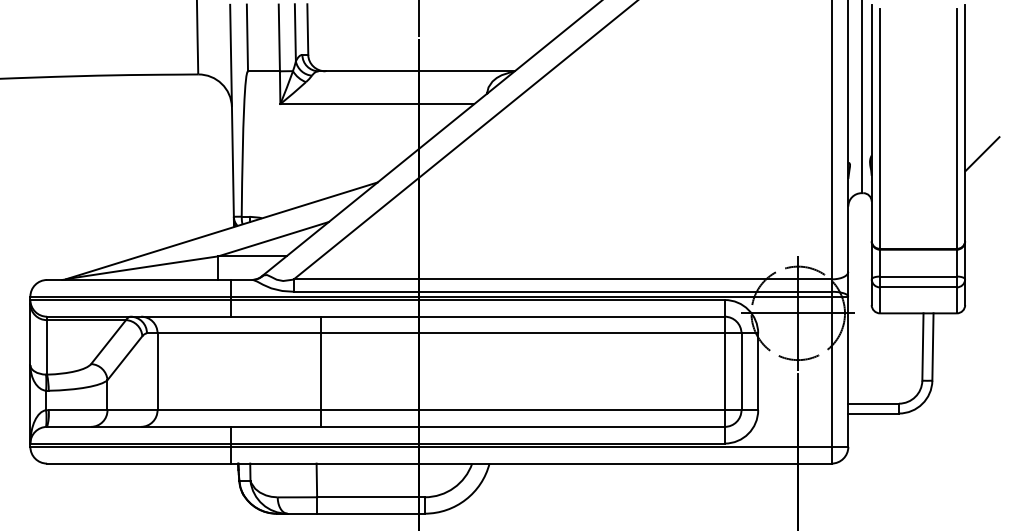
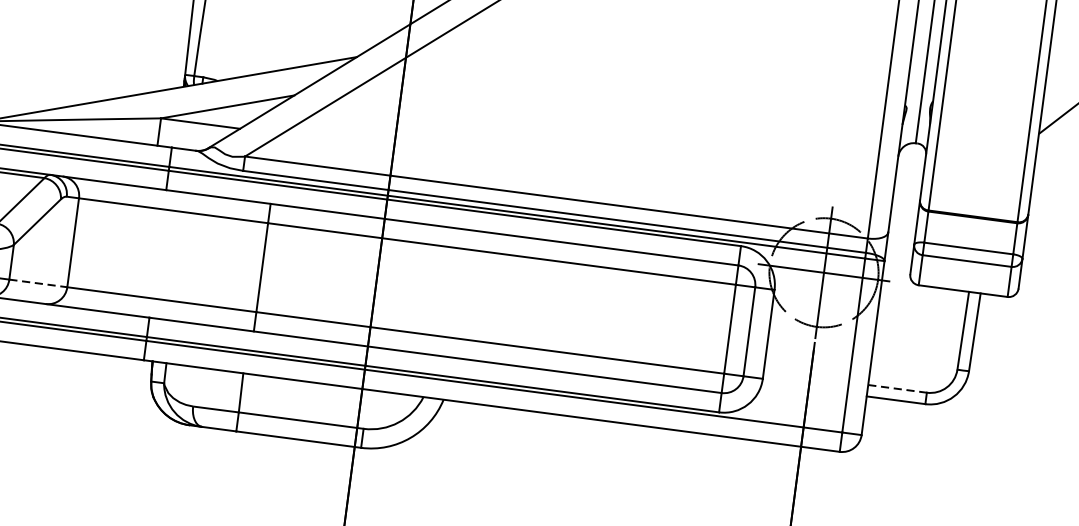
line: (874, 403) -> (898, 388), solid -> dashed
line: (133, 410) -> (39, 283), solid -> dashed

